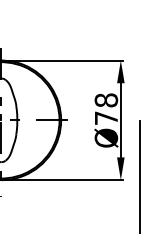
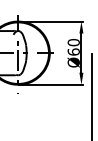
text: (105, 109) -> (73, 47), Ø78 -> Ø60

